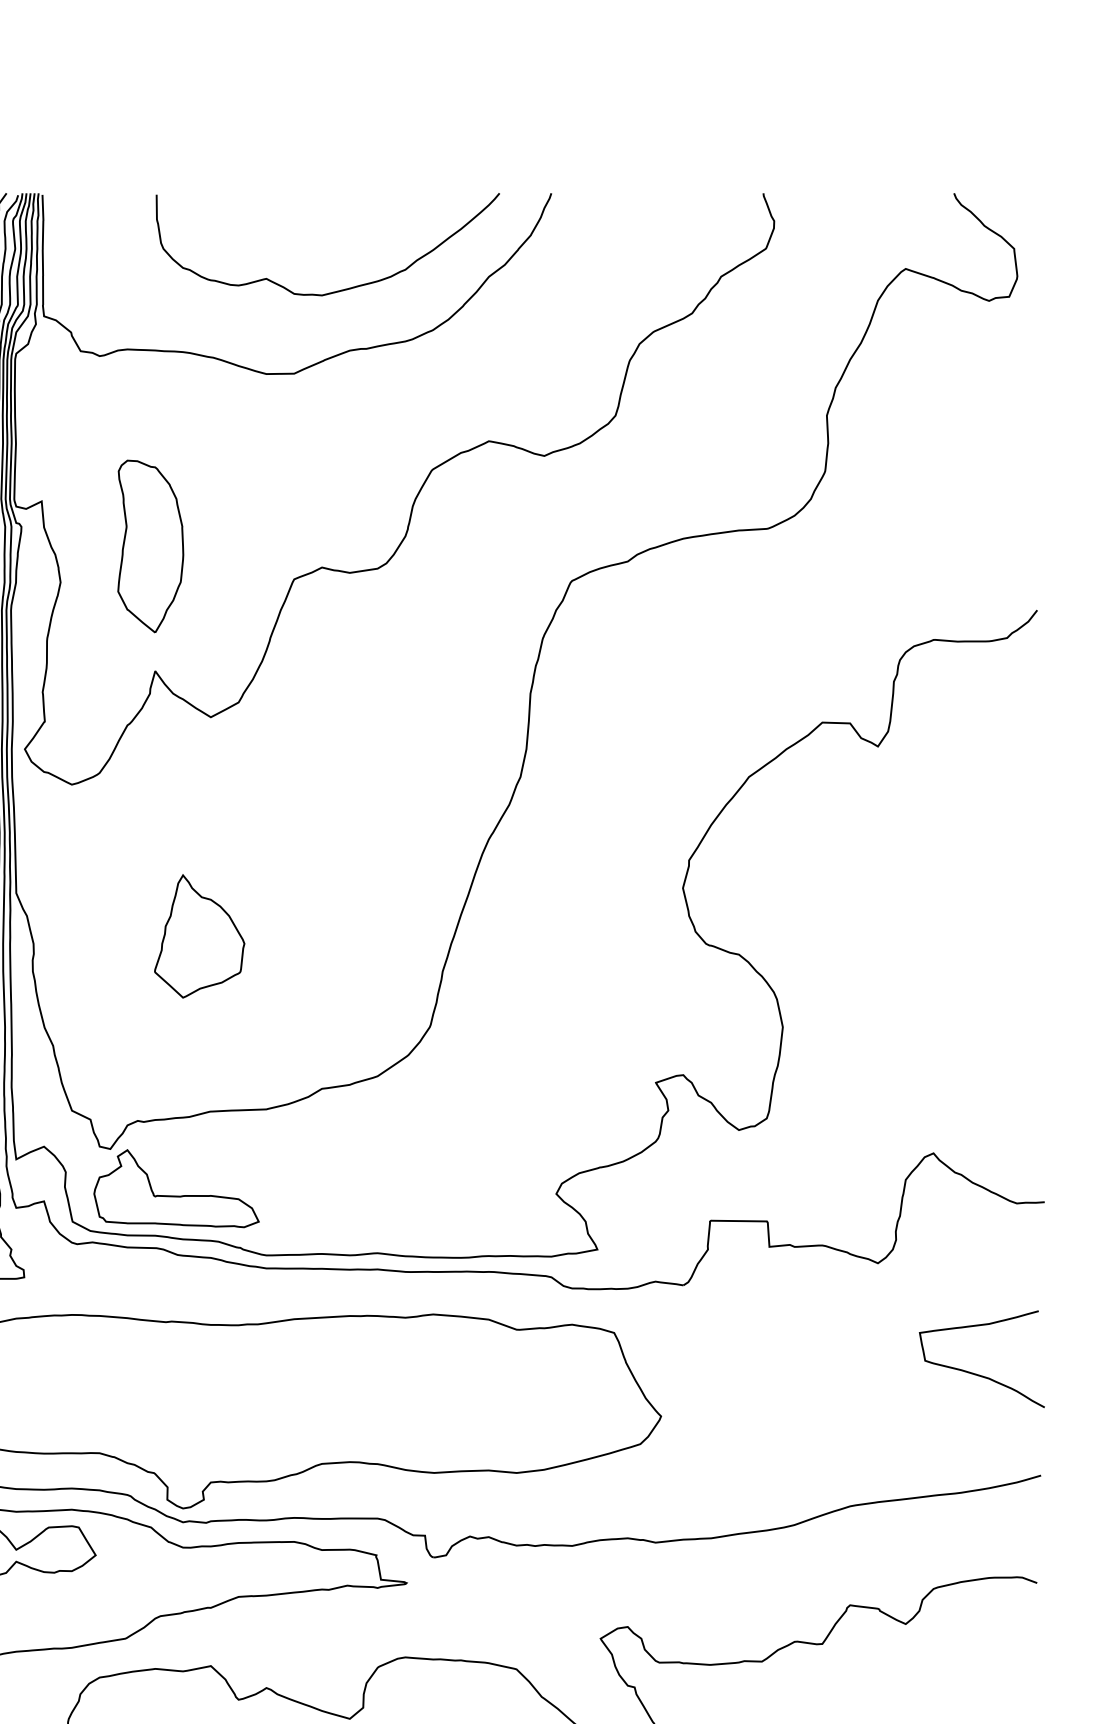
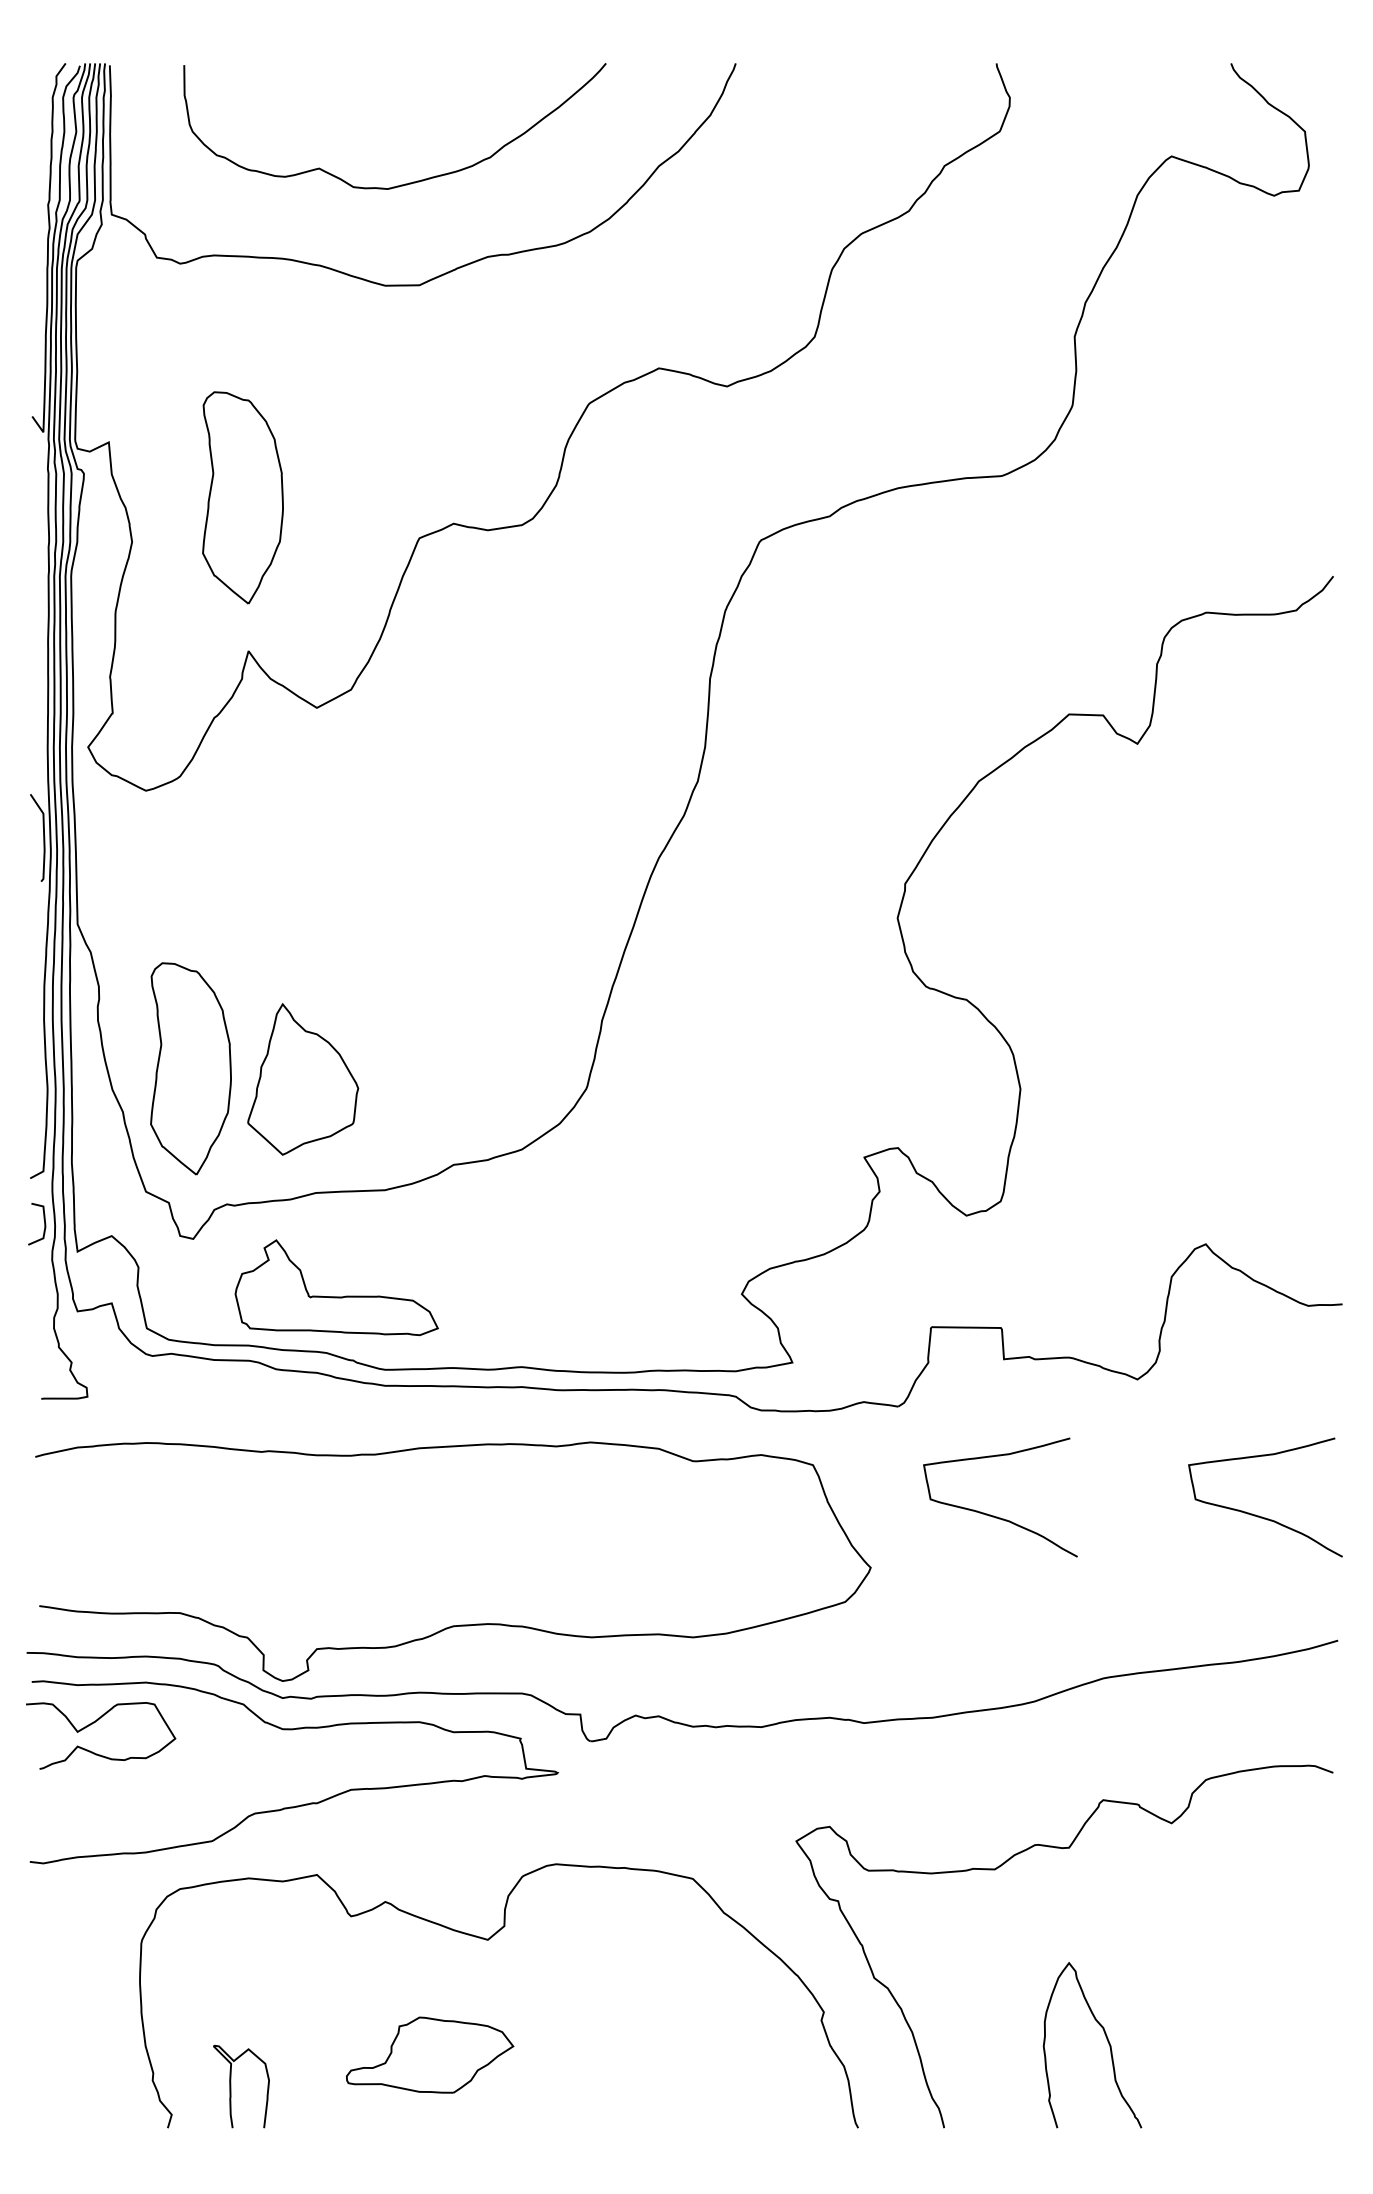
curve: (339, 290) -> (409, 182), moved
part: (199, 936) -> (303, 1079), moved
part: (108, 1010) -> (190, 1068), added
part: (176, 1195) -> (336, 1296), moved
curve: (761, 1373) -> (994, 1515), added

